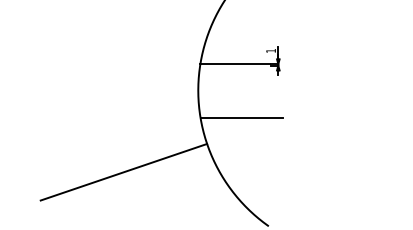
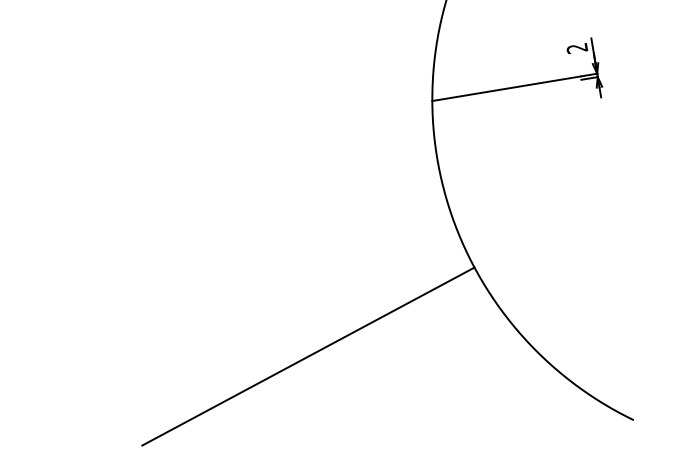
text: (270, 50) -> (575, 47), 1 -> 2
line: (241, 118) -> (538, 201), removed

